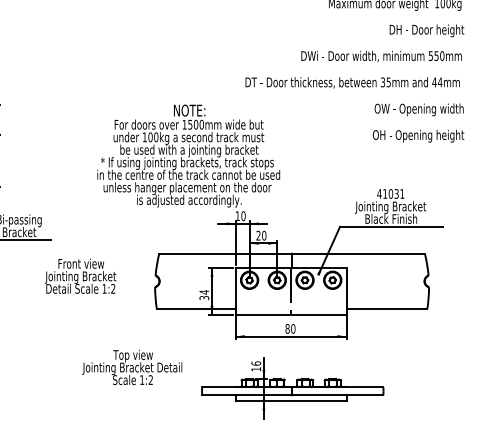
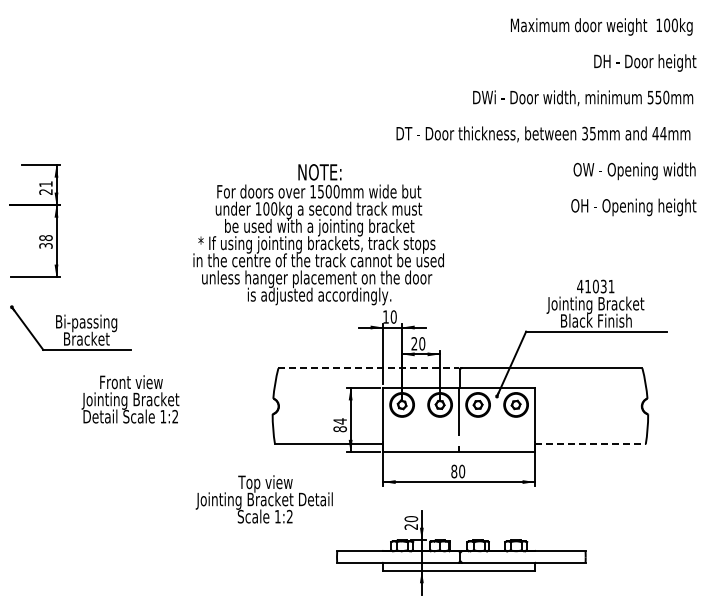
line: (225, 253) -> (368, 368), solid -> dashed
text: (80, 276) -> (130, 399), moved
text: (203, 298) -> (339, 429), 34 -> 84
line: (386, 309) -> (590, 444), solid -> dashed
text: (255, 366) -> (410, 522), 16 -> 20
text: (131, 367) -> (263, 499), moved

